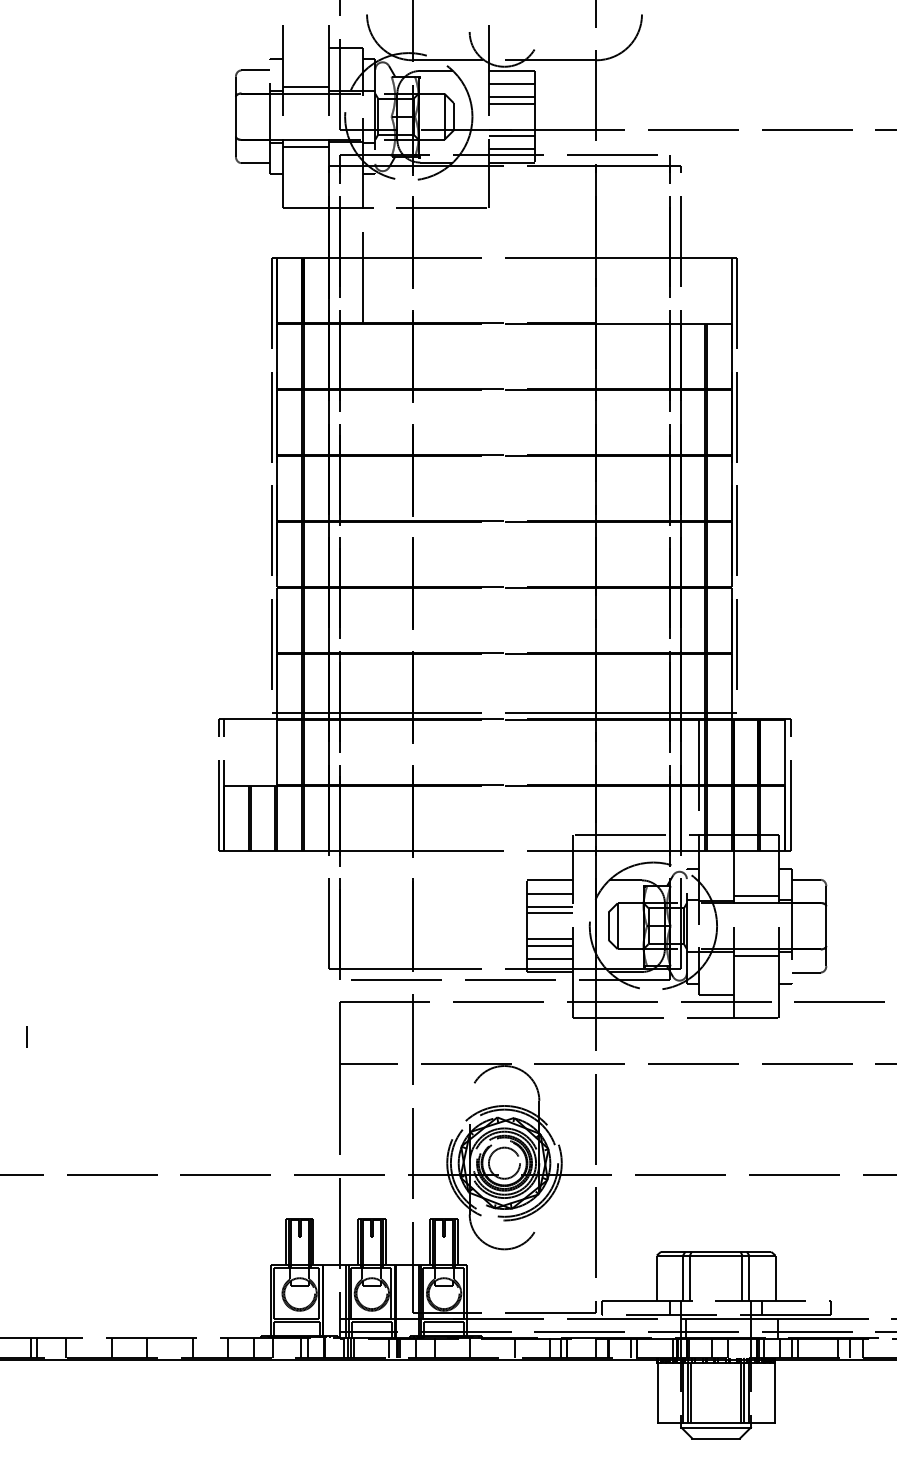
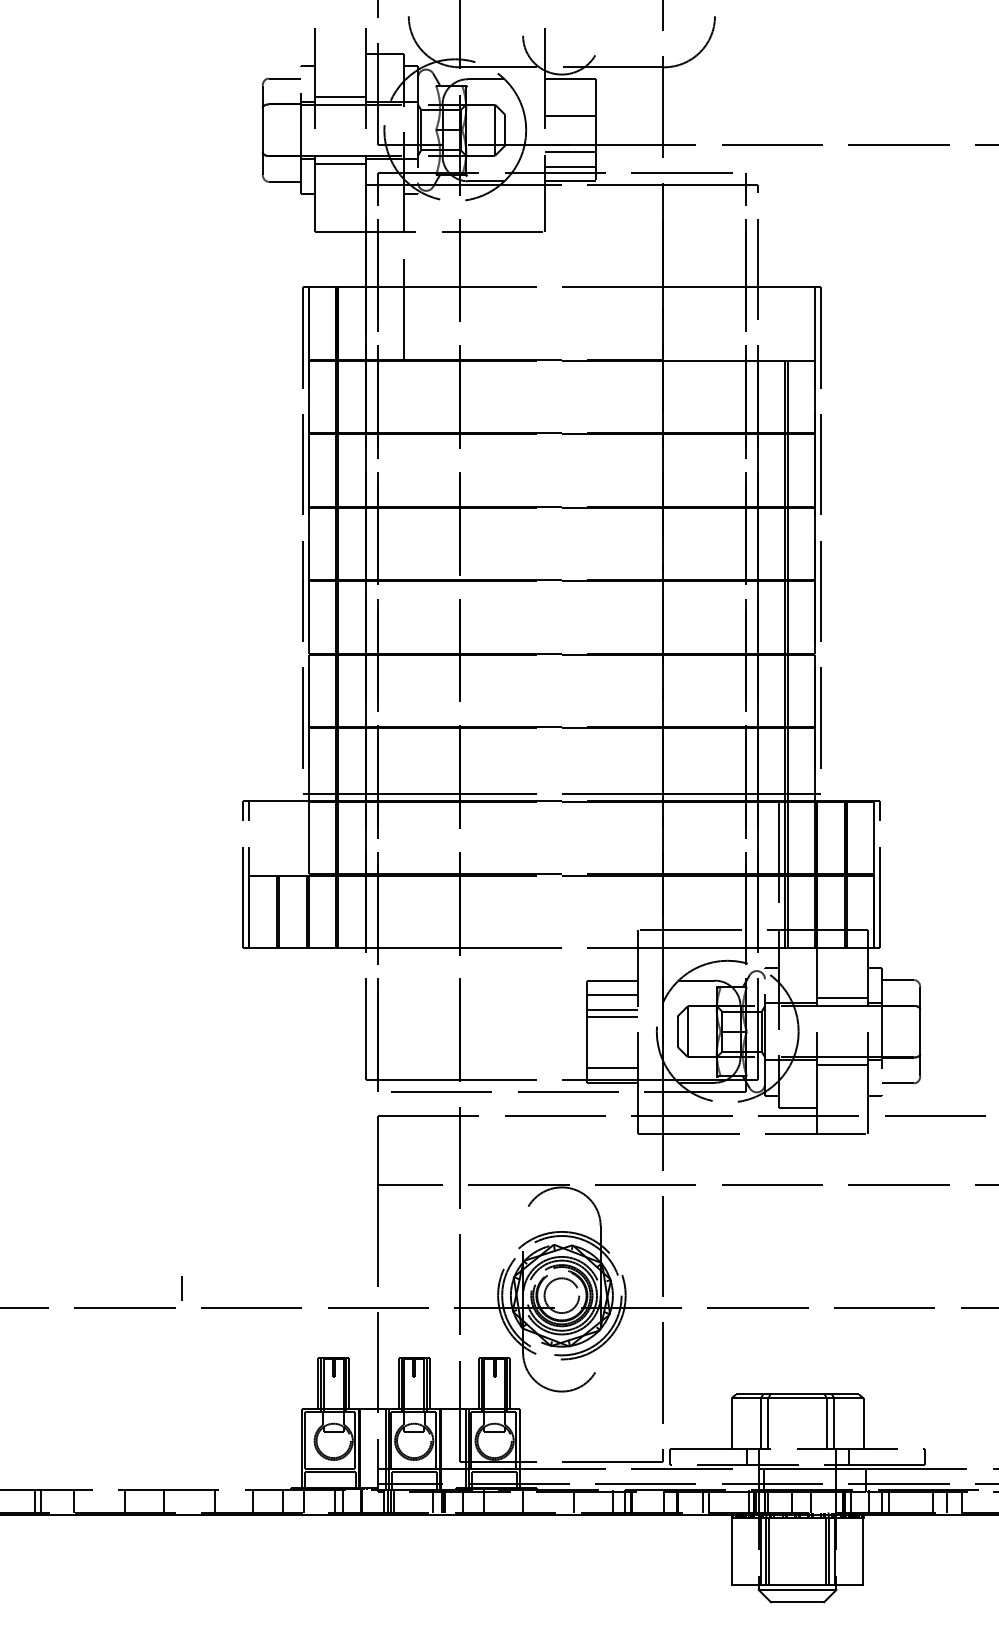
line: (511, 84) -> (569, 94), removed
line: (511, 97) -> (569, 108), removed
line: (550, 939) -> (613, 1046), removed
line: (550, 945) -> (613, 1053), removed
line: (26, 1036) -> (182, 1288), moved

